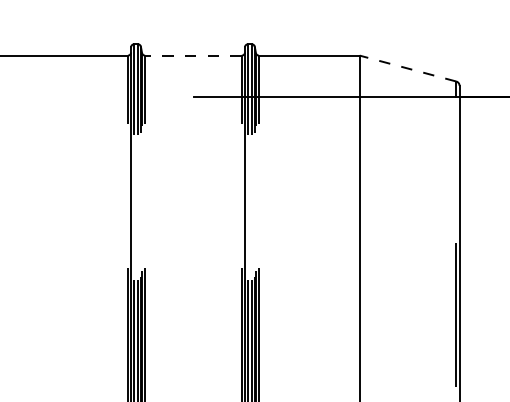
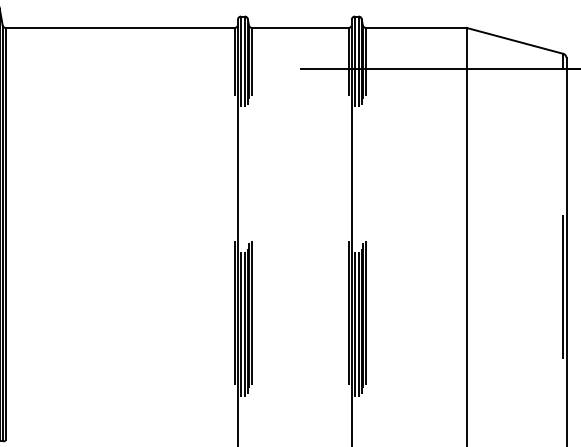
line: (192, 55) -> (299, 27), dashed -> solid
line: (407, 68) -> (514, 40), dashed -> solid

